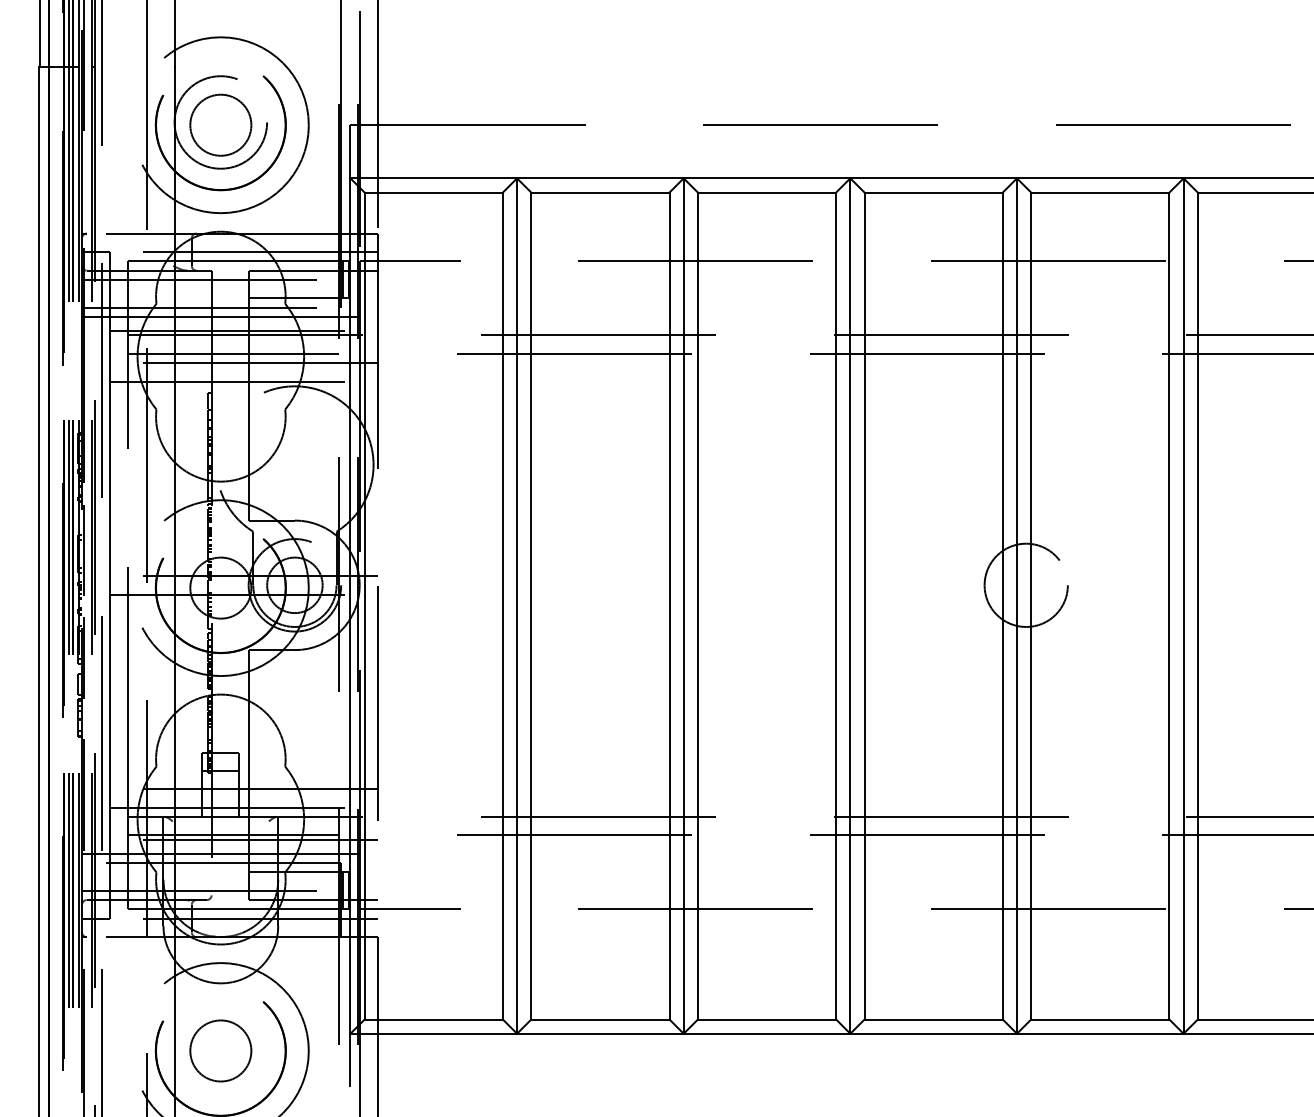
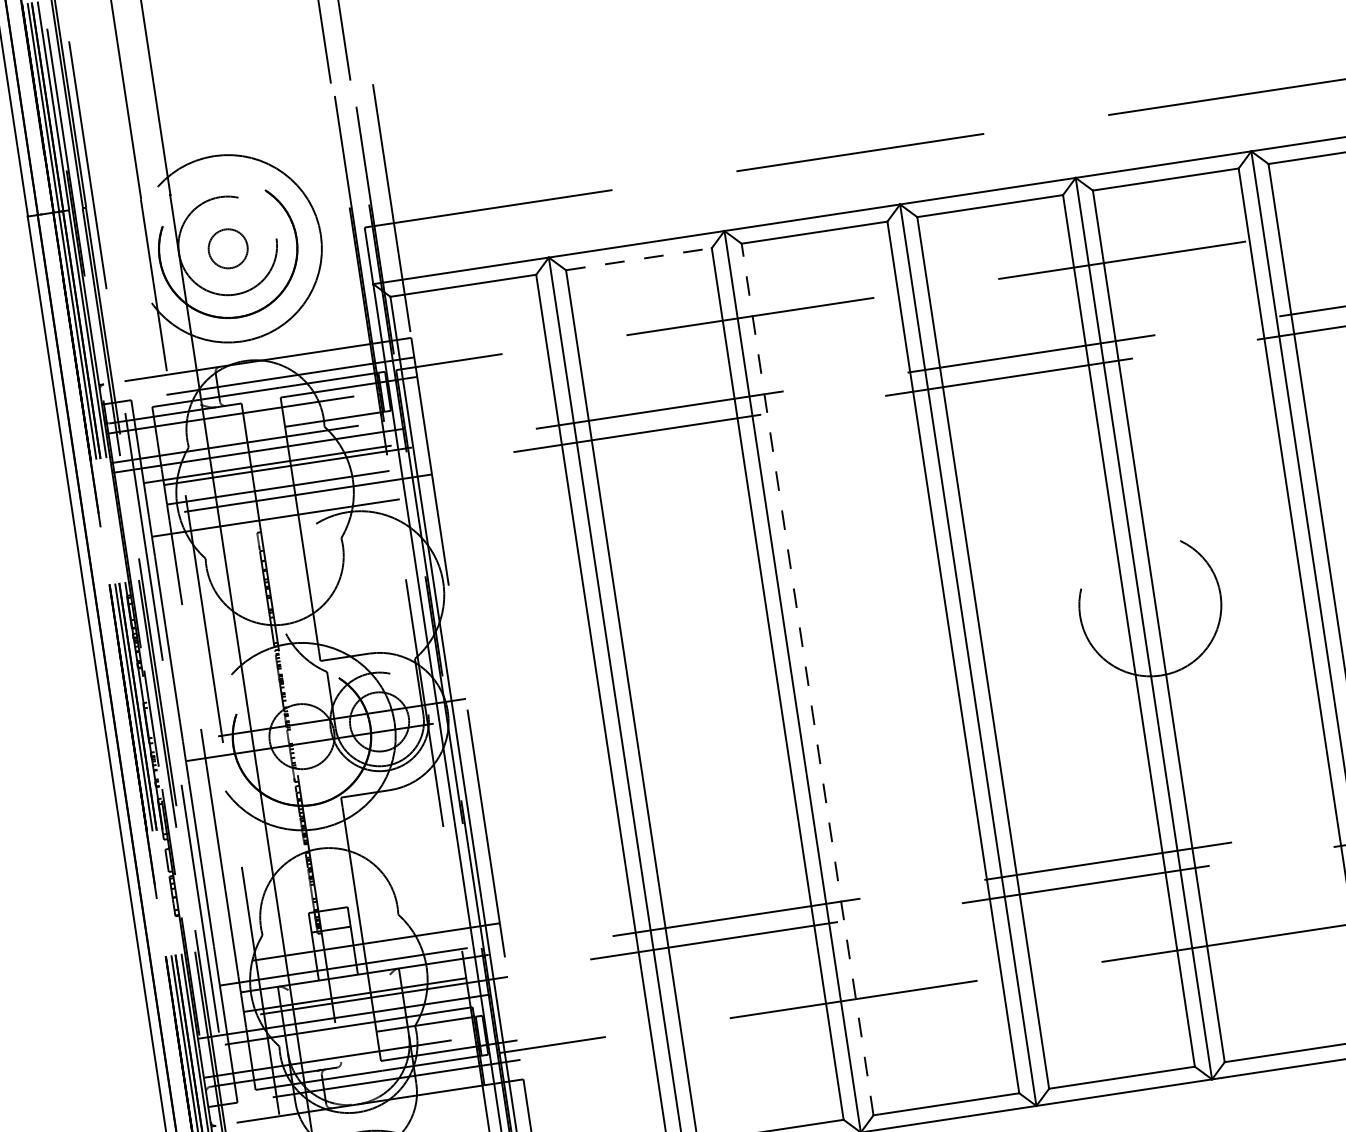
circle: (220, 124) -> (227, 248), size x0.6
line: (600, 192) -> (639, 259), solid -> dashed
circle: (1025, 585) -> (1149, 605), size x1.6
line: (697, 606) -> (807, 680), solid -> dashed

